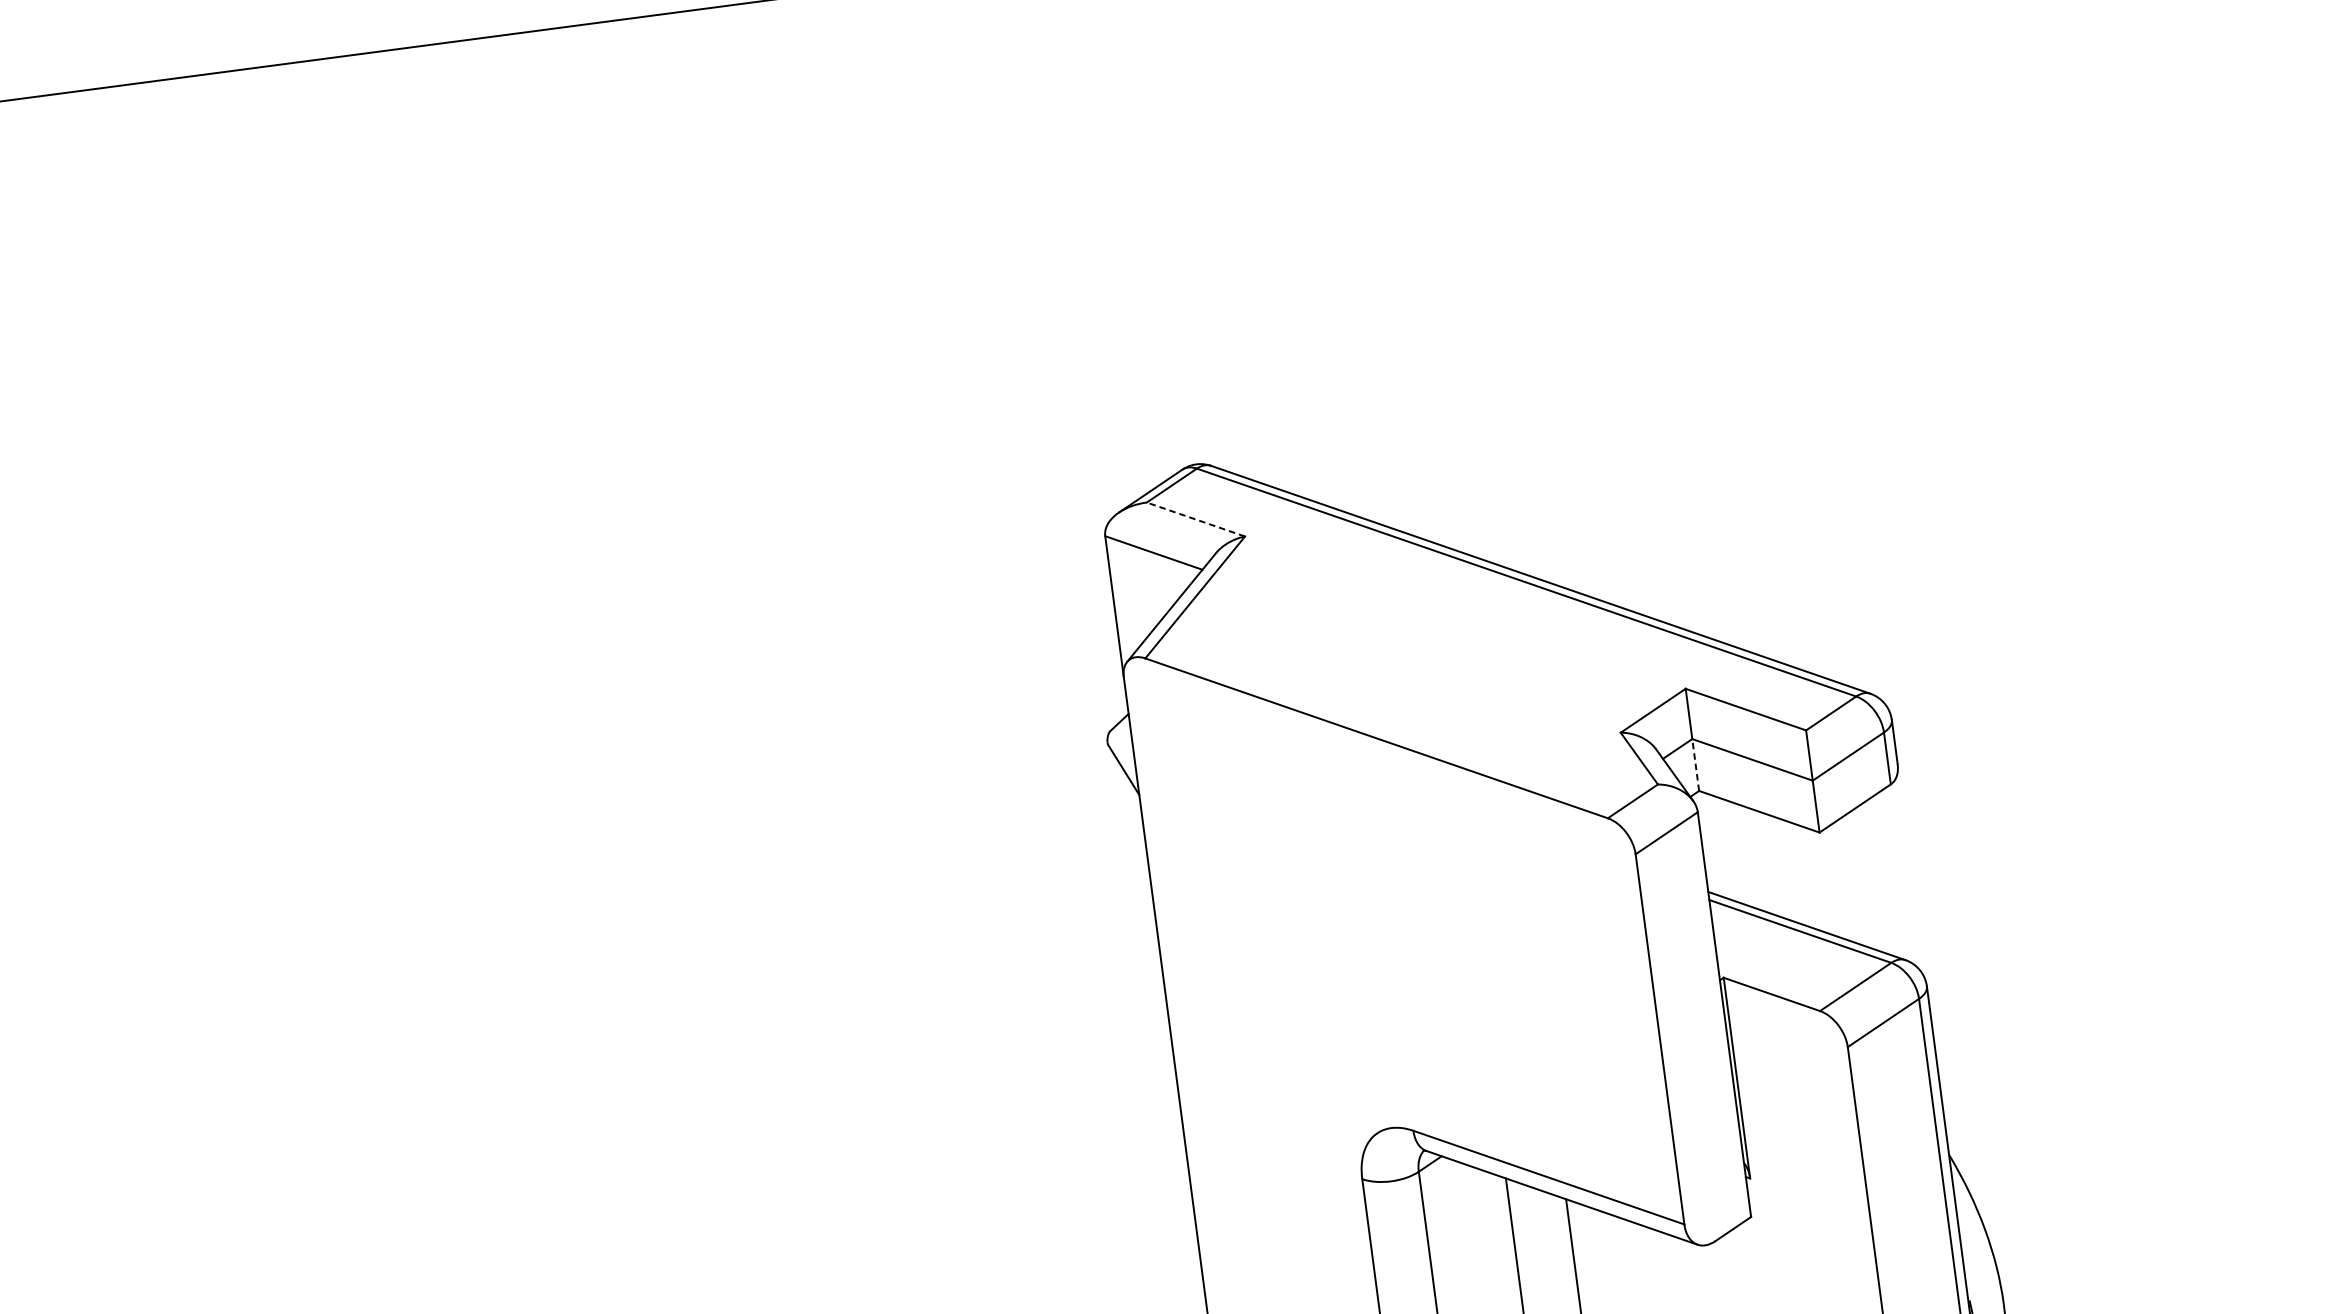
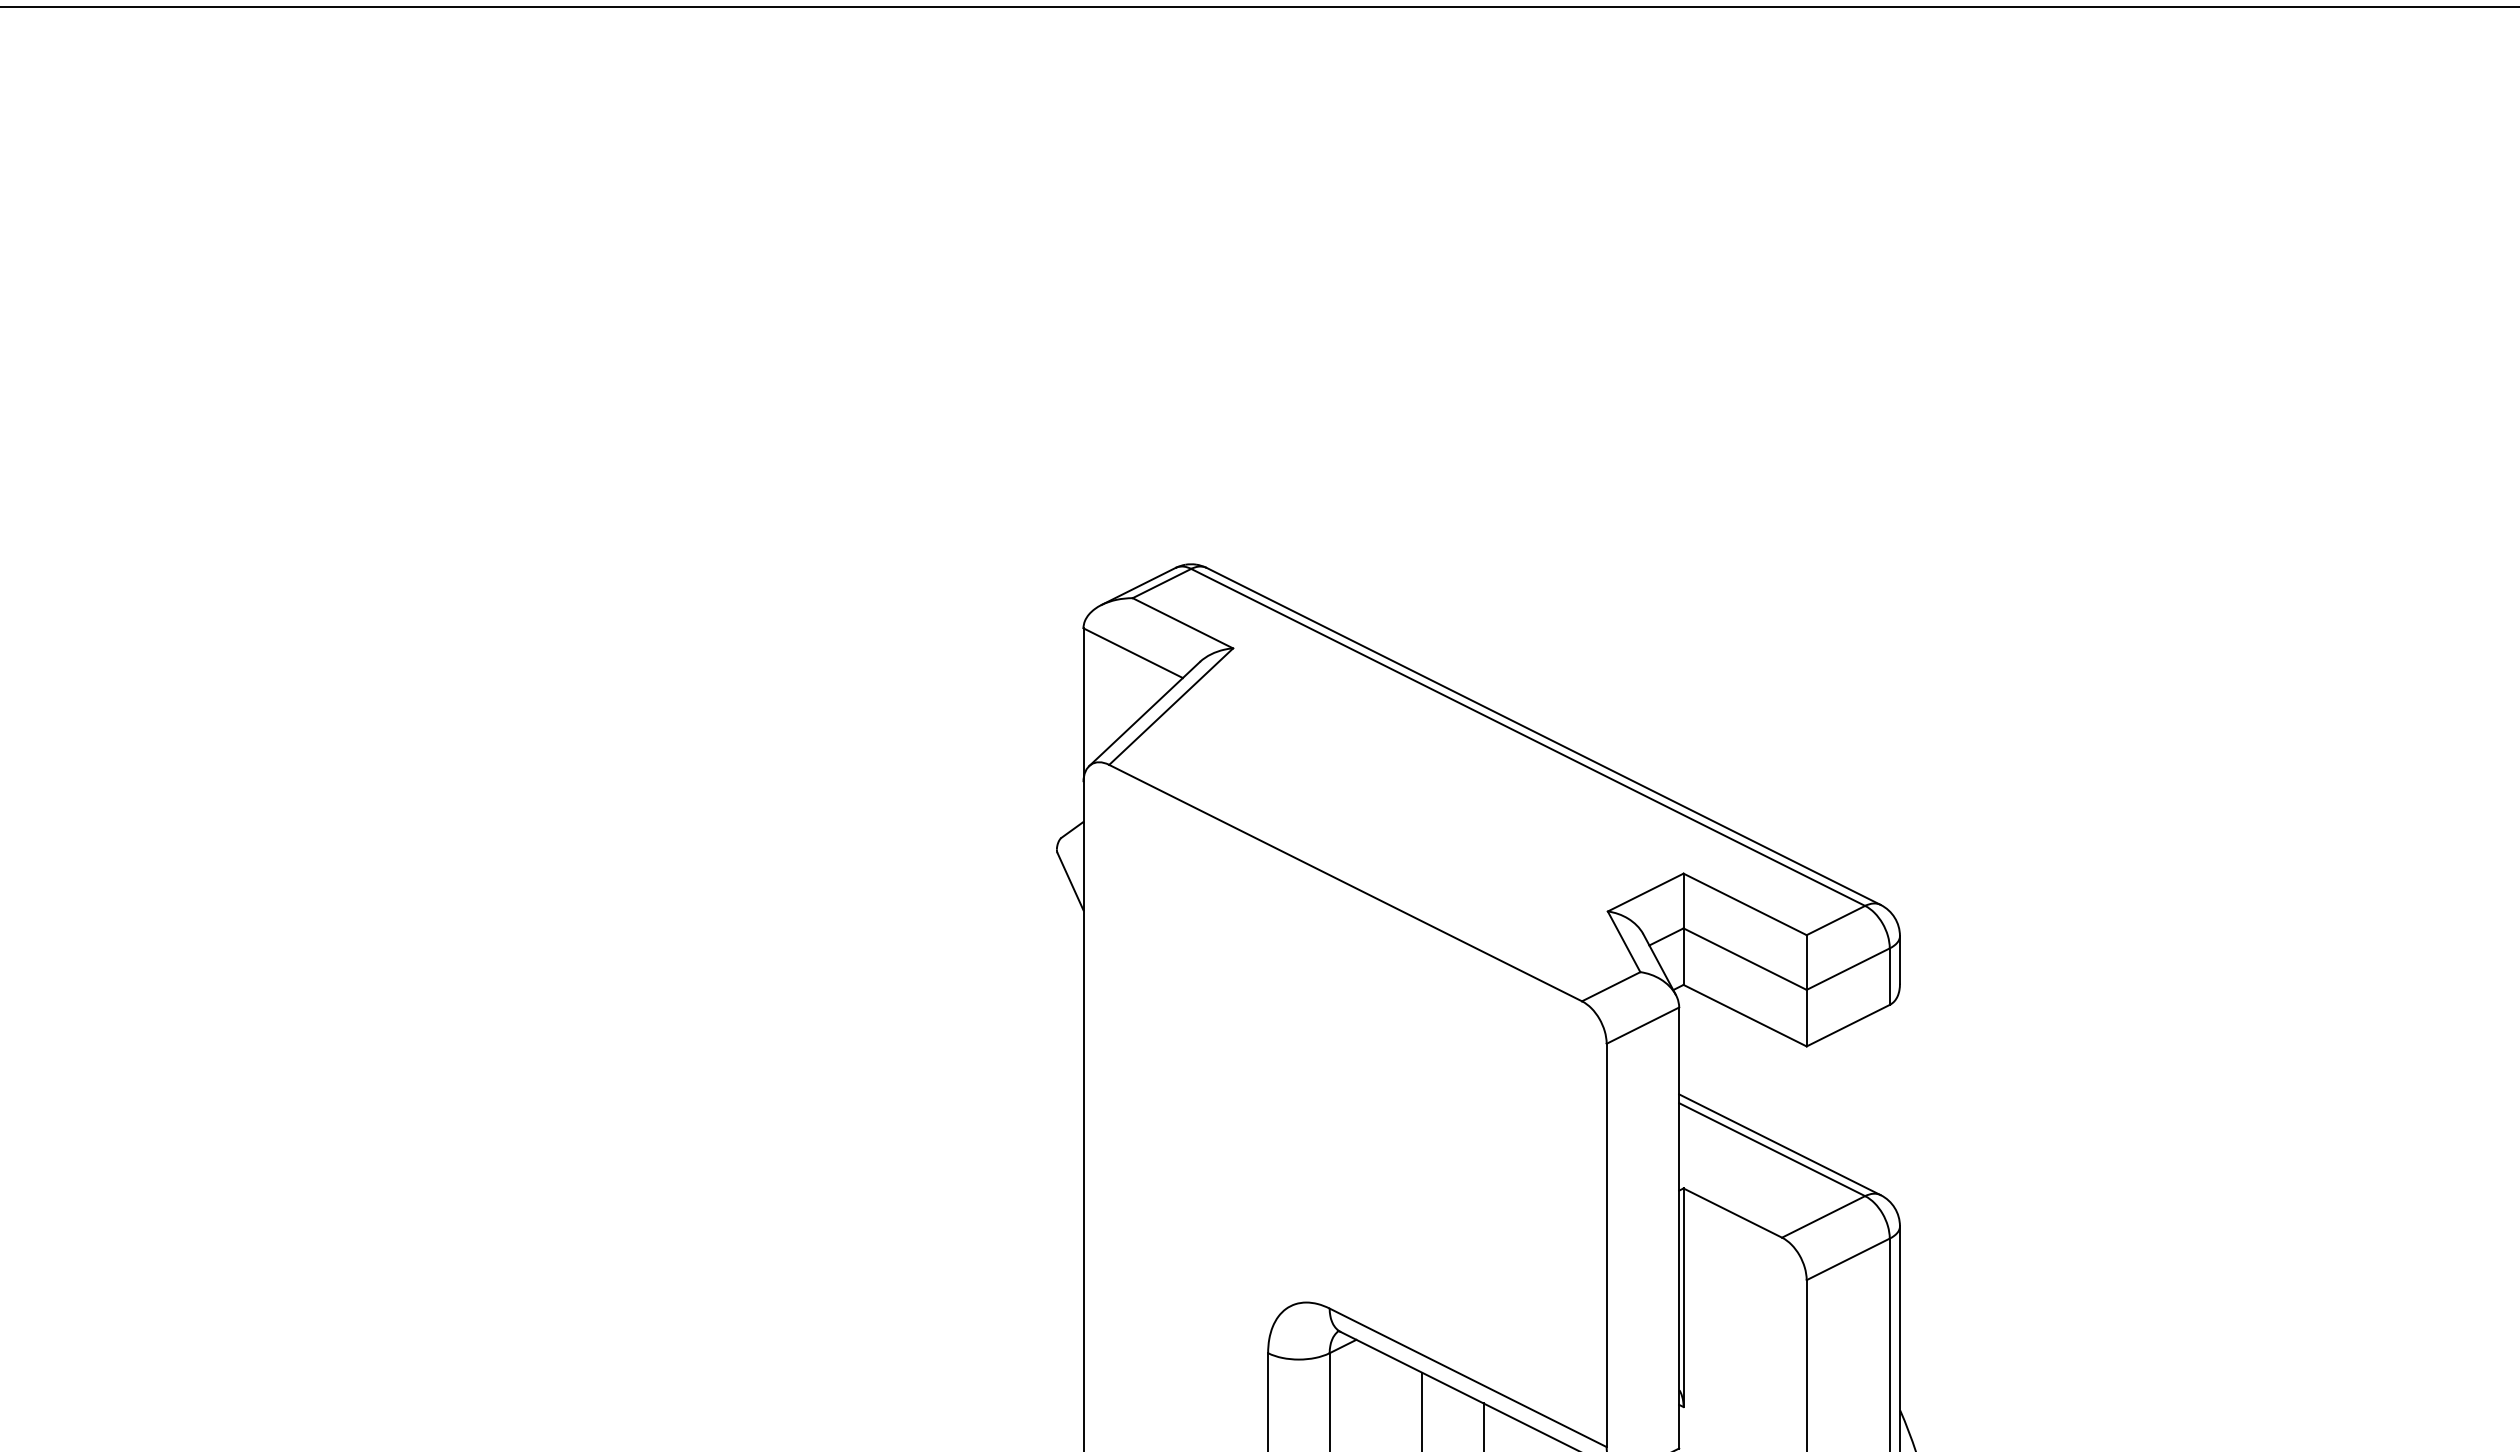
line: (1195, 519) -> (1182, 623), dashed -> solid
line: (1695, 764) -> (1683, 956), dashed -> solid

